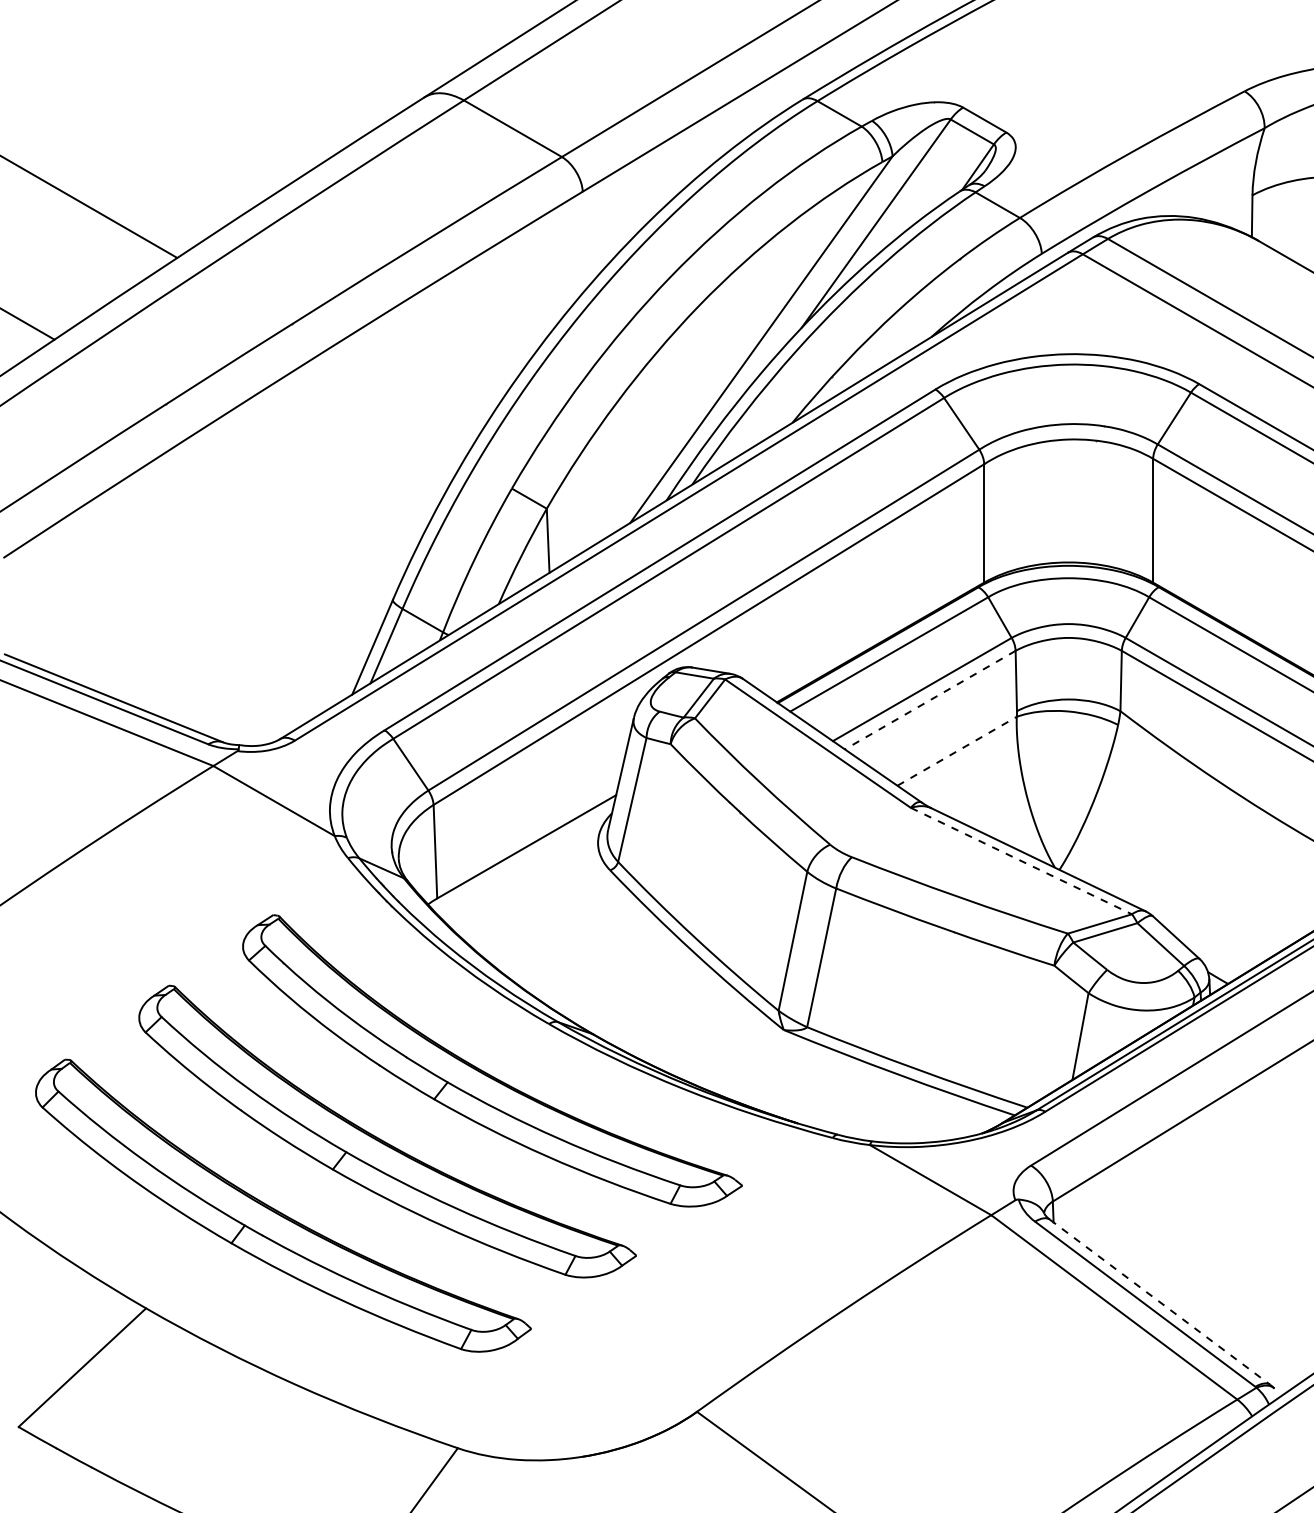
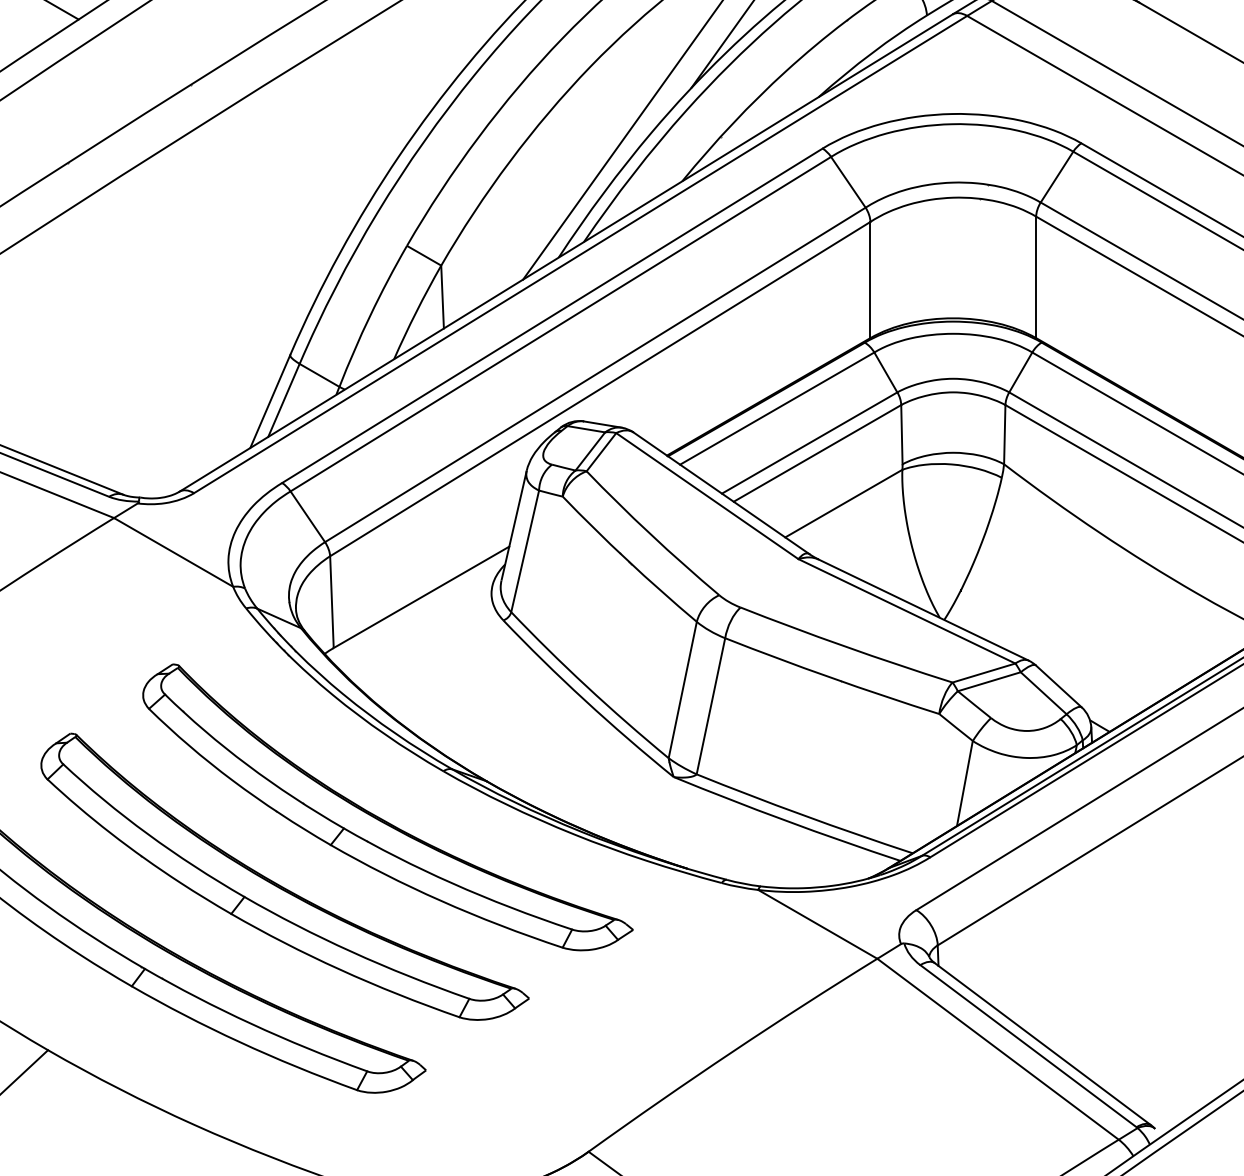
line: (930, 700) -> (817, 453), dashed -> solid
line: (957, 751) -> (844, 503), dashed -> solid
line: (1021, 861) -> (906, 611), dashed -> solid
line: (1160, 1302) -> (1043, 1044), dashed -> solid

